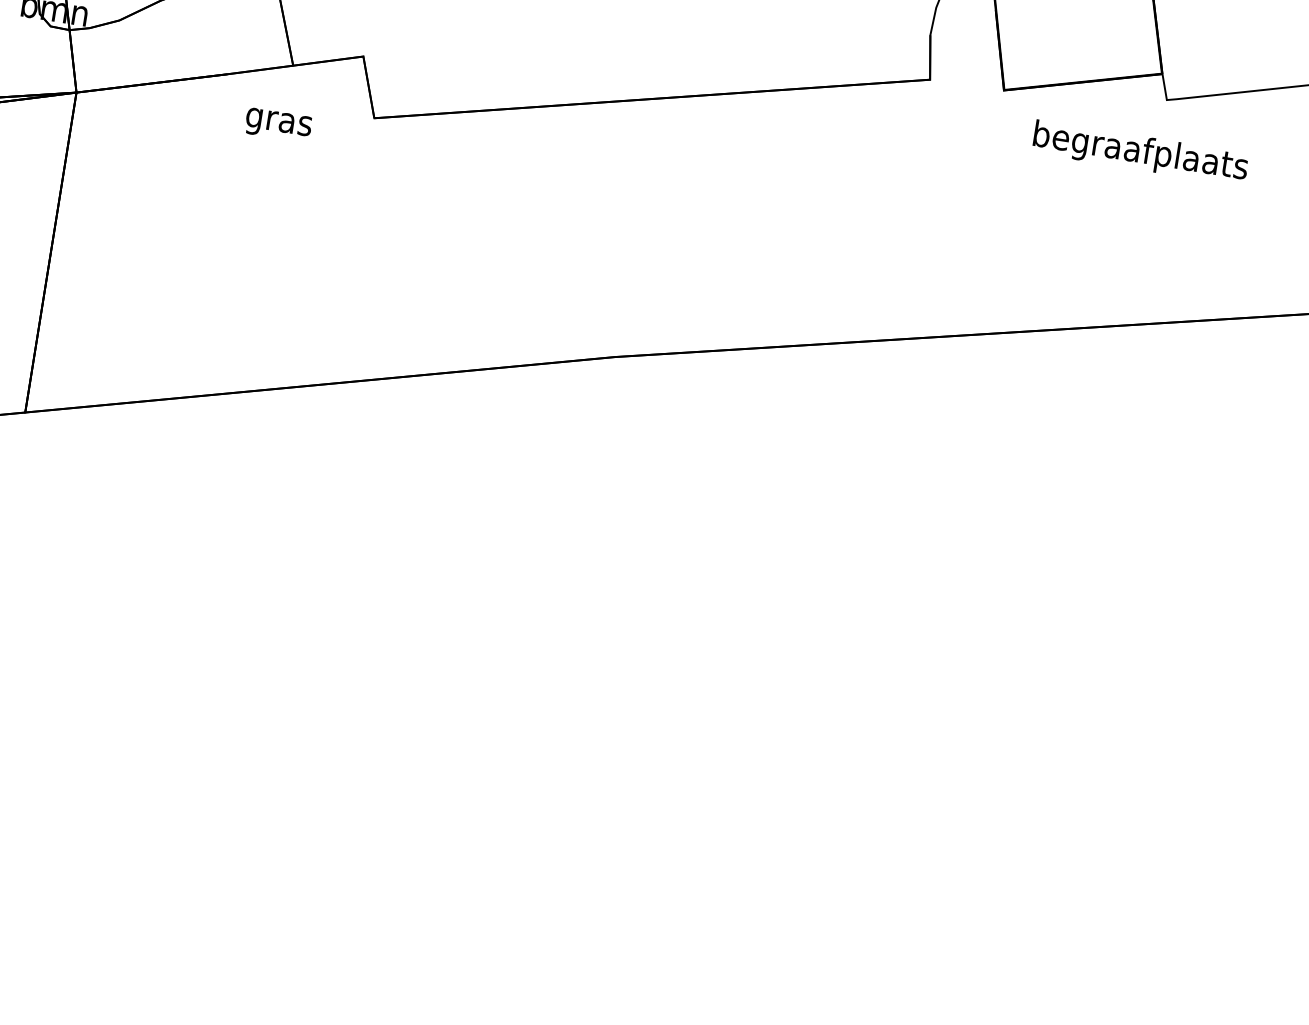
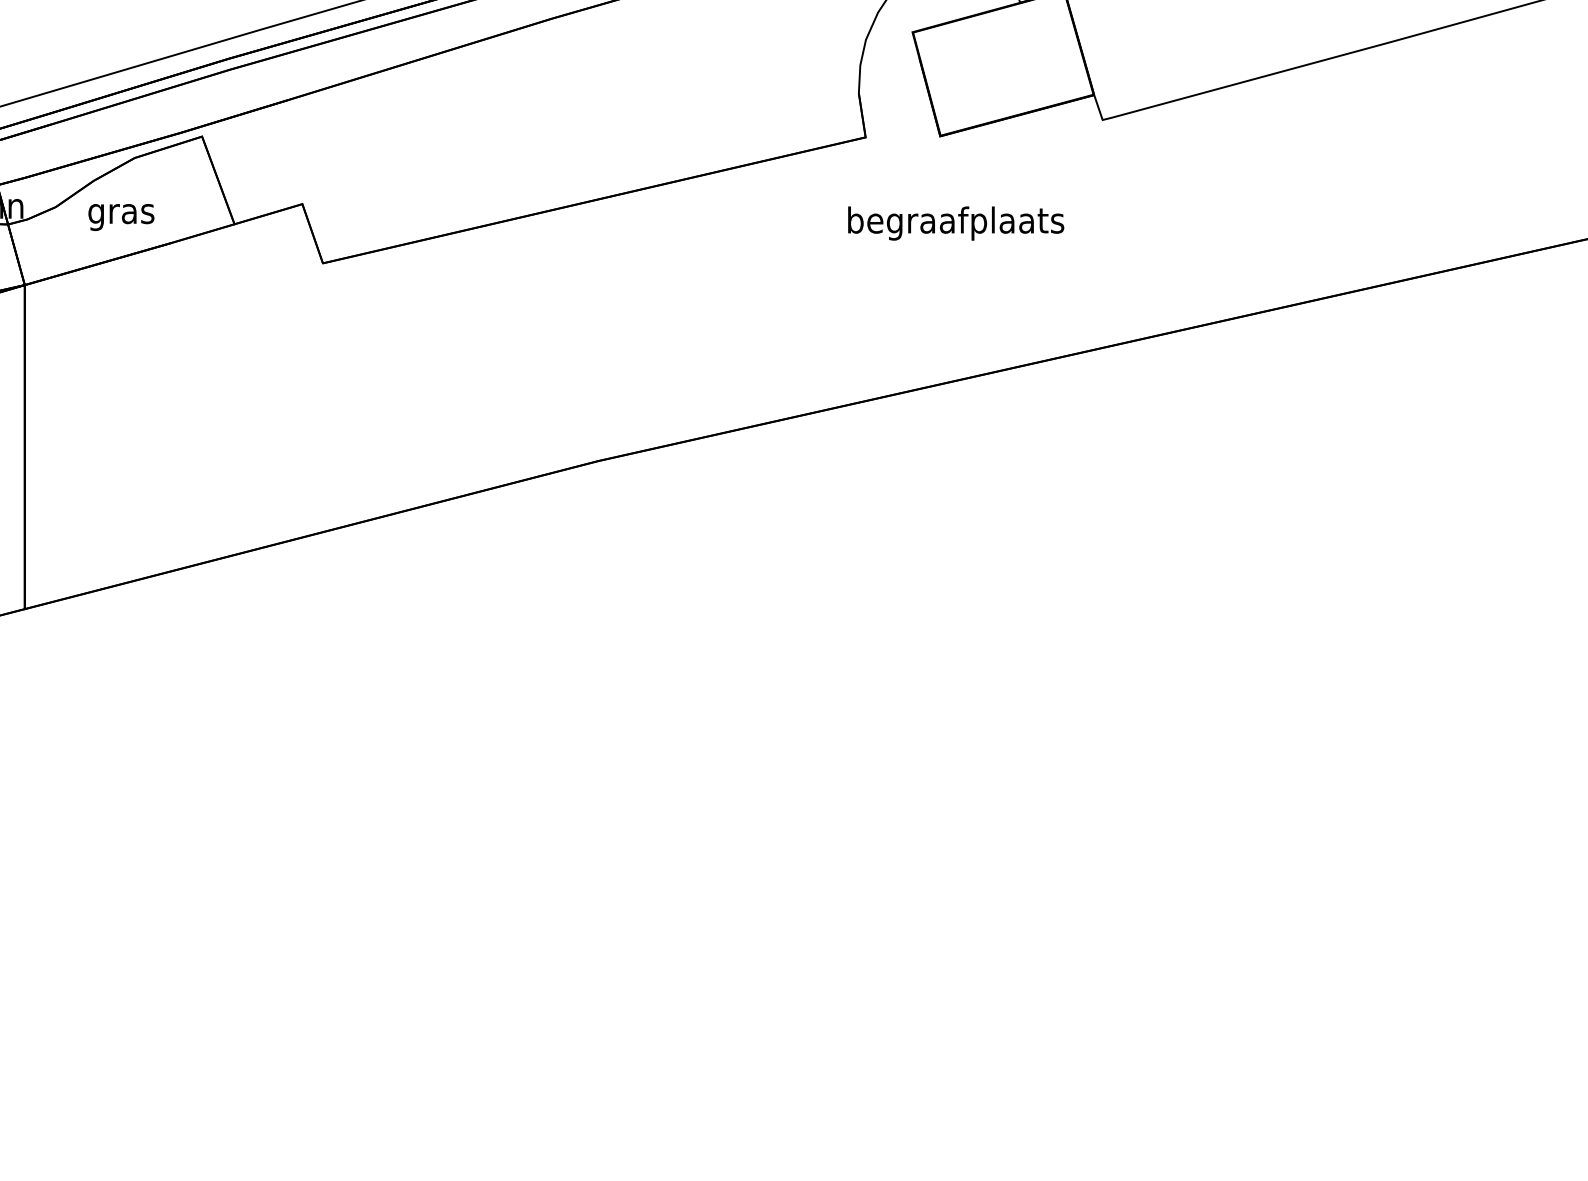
text: (278, 125) -> (121, 217), moved
text: (1141, 153) -> (956, 223), moved

